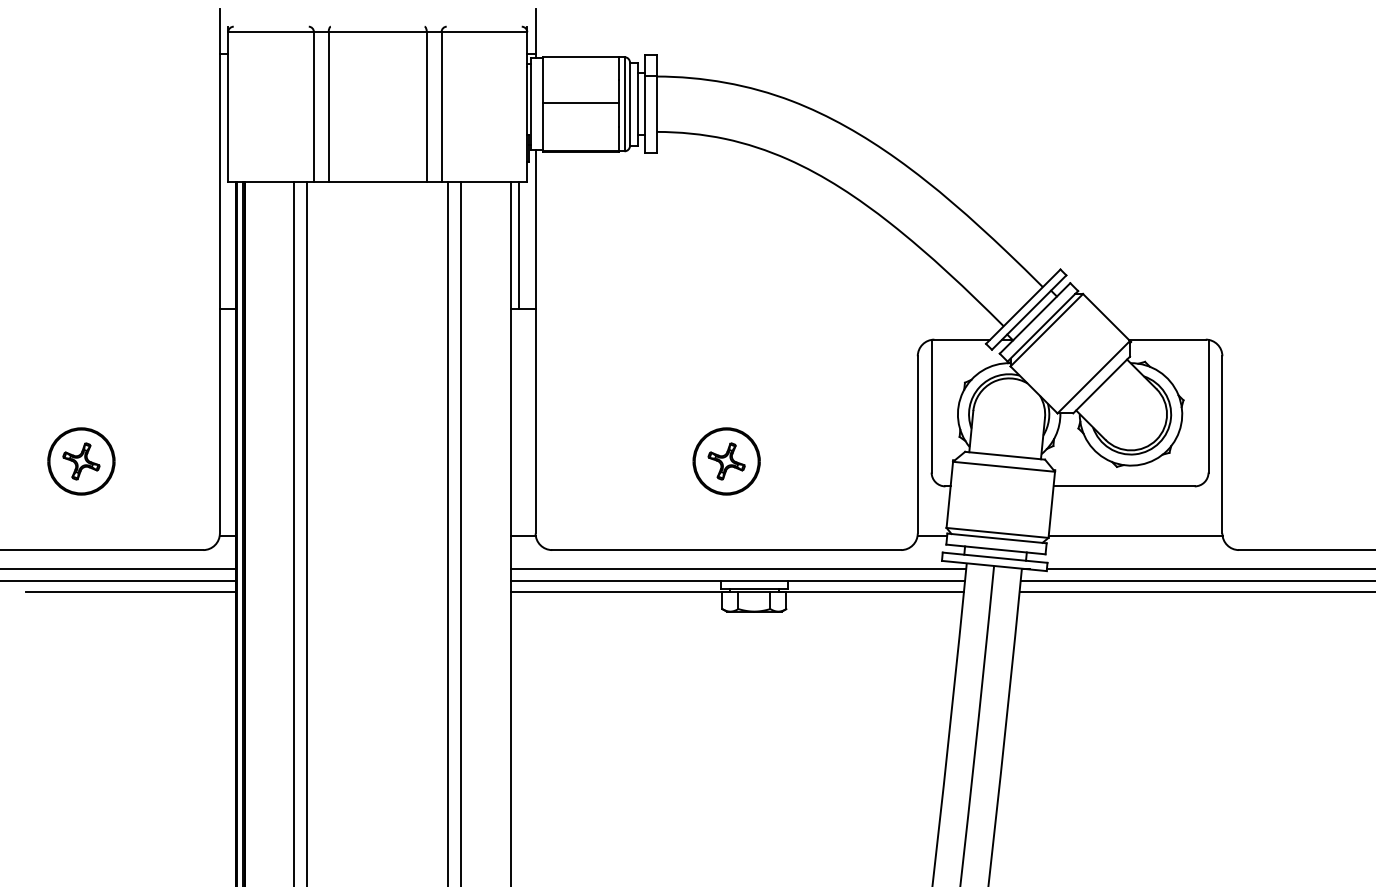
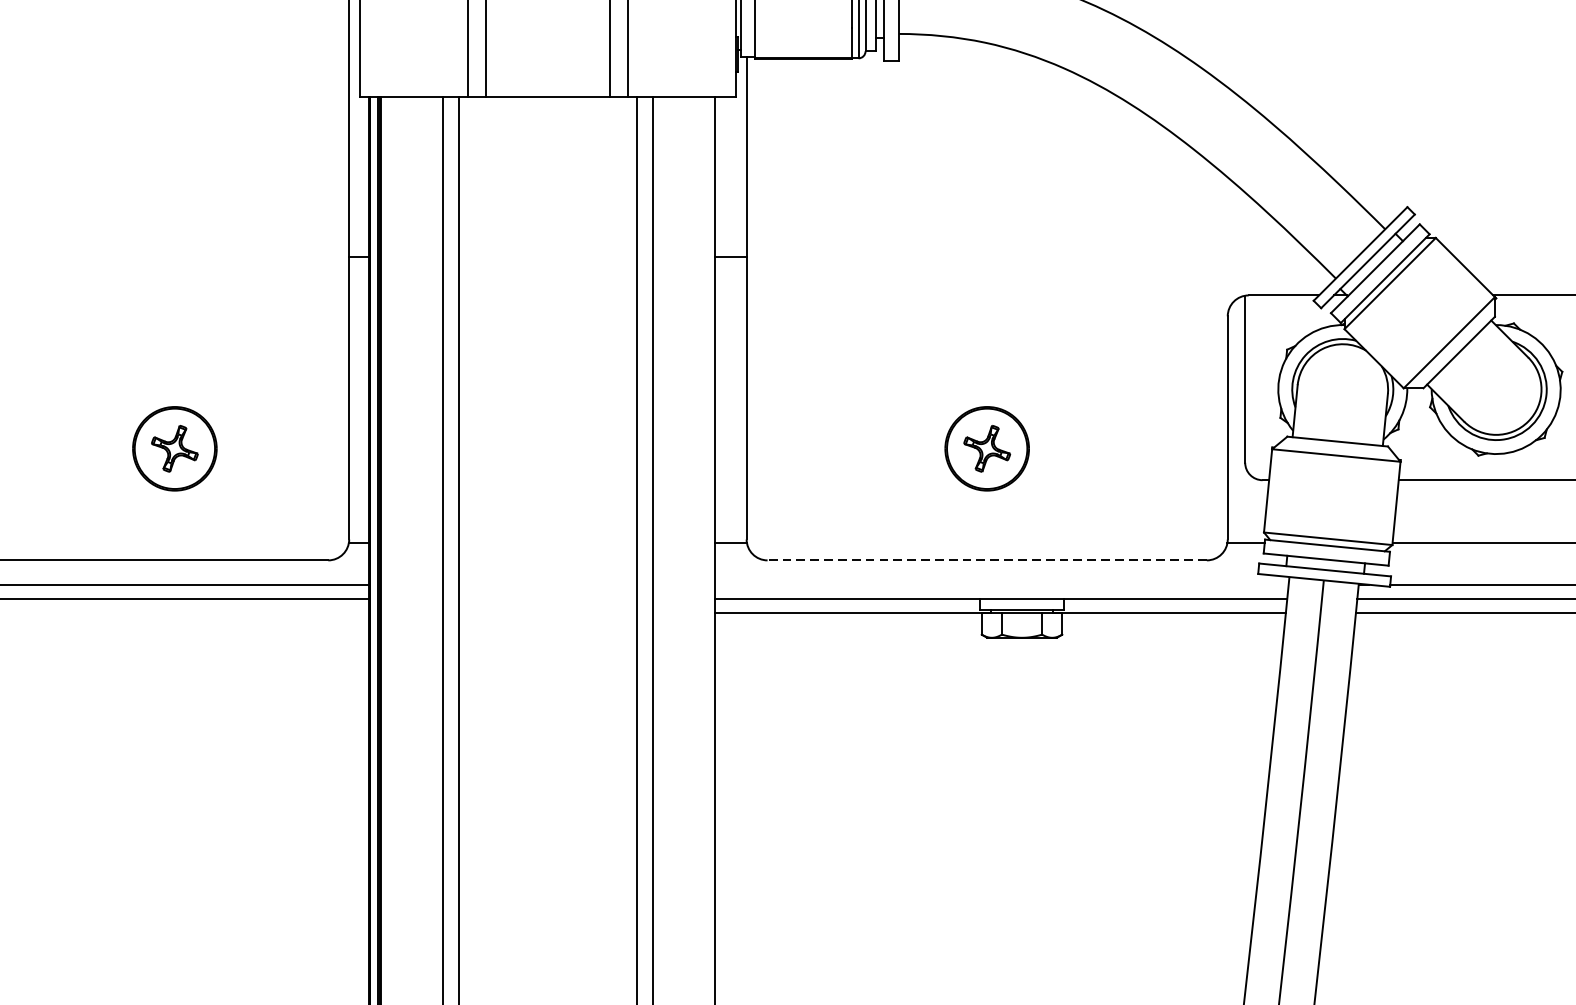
line: (519, 245) -> (726, 176), removed
line: (726, 550) -> (986, 560), solid -> dashed
line: (738, 569) -> (1002, 584), removed
line: (130, 591) -> (236, 612), removed

